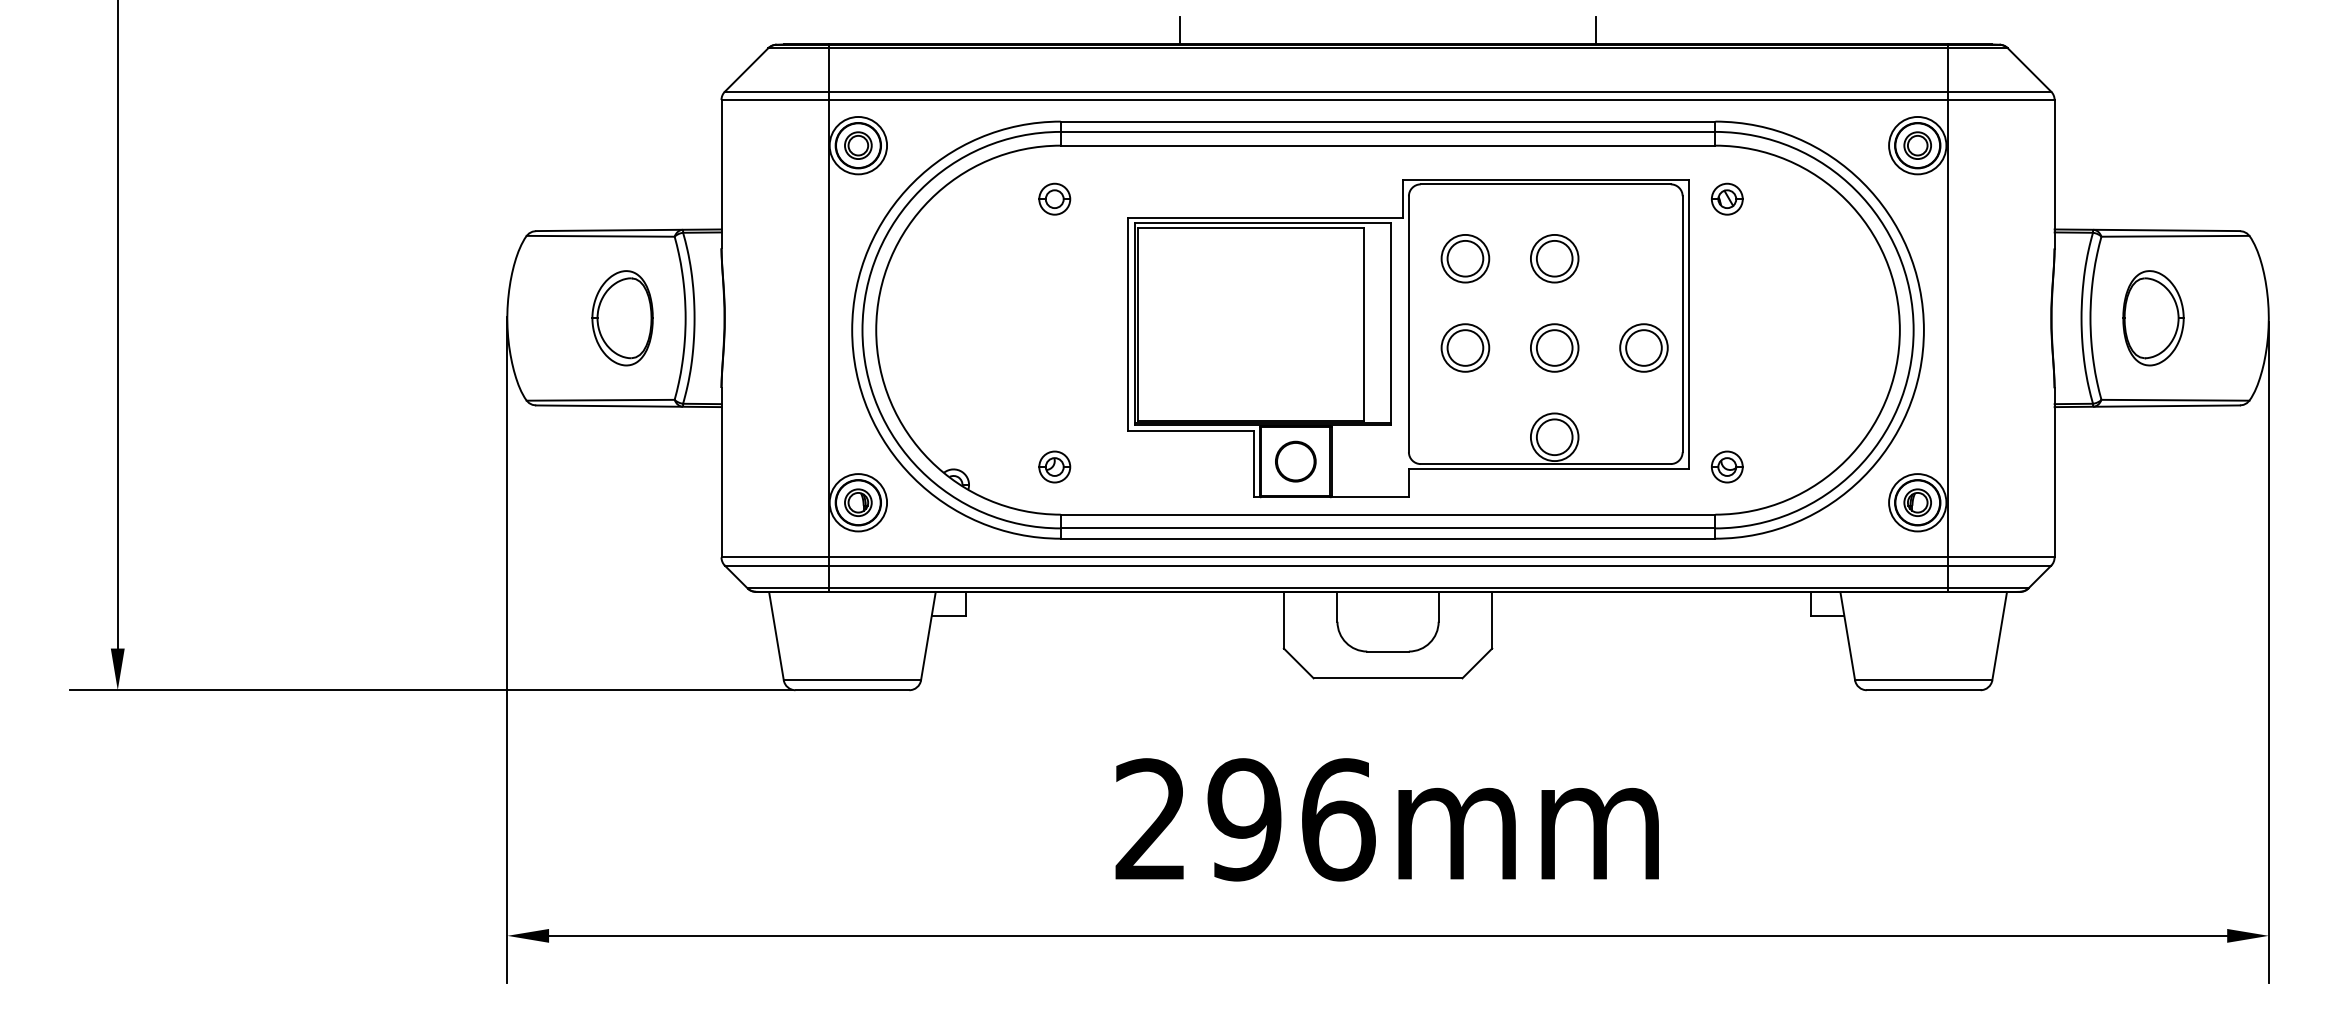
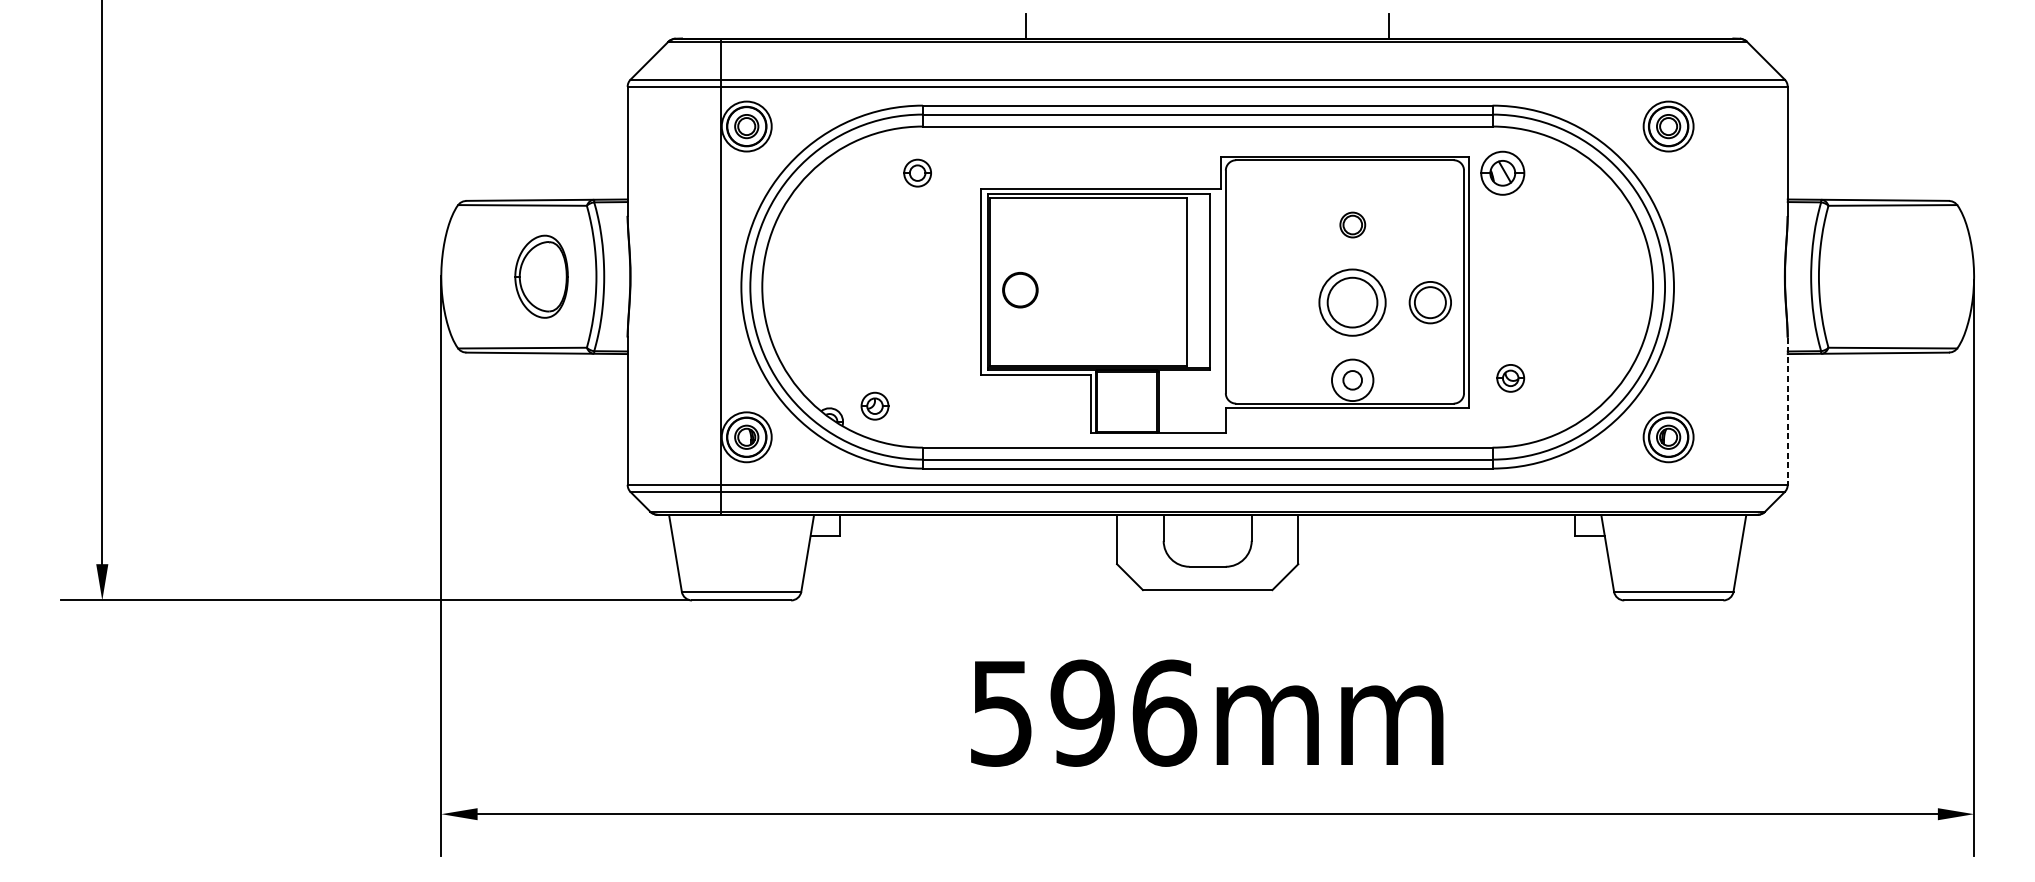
part: (1727, 198) -> (1503, 172), size x1.6
part: (1465, 258) -> (1275, 224), removed
part: (1554, 258) -> (1352, 224), size x0.6
line: (1947, 318) -> (1694, 276), removed
part: (2153, 318) -> (1873, 276), removed
part: (1465, 347) -> (1275, 302), removed
part: (1554, 347) -> (1352, 302), size x1.6
circle: (1554, 437) -> (1352, 380), size x0.6
part: (1295, 461) -> (1020, 290), moved
part: (1054, 466) -> (874, 405), moved
part: (1727, 466) -> (1510, 377), moved
line: (2054, 472) -> (1787, 410), solid -> dashed
text: (1150, 819) -> (1000, 712), 296mm -> 596mm

